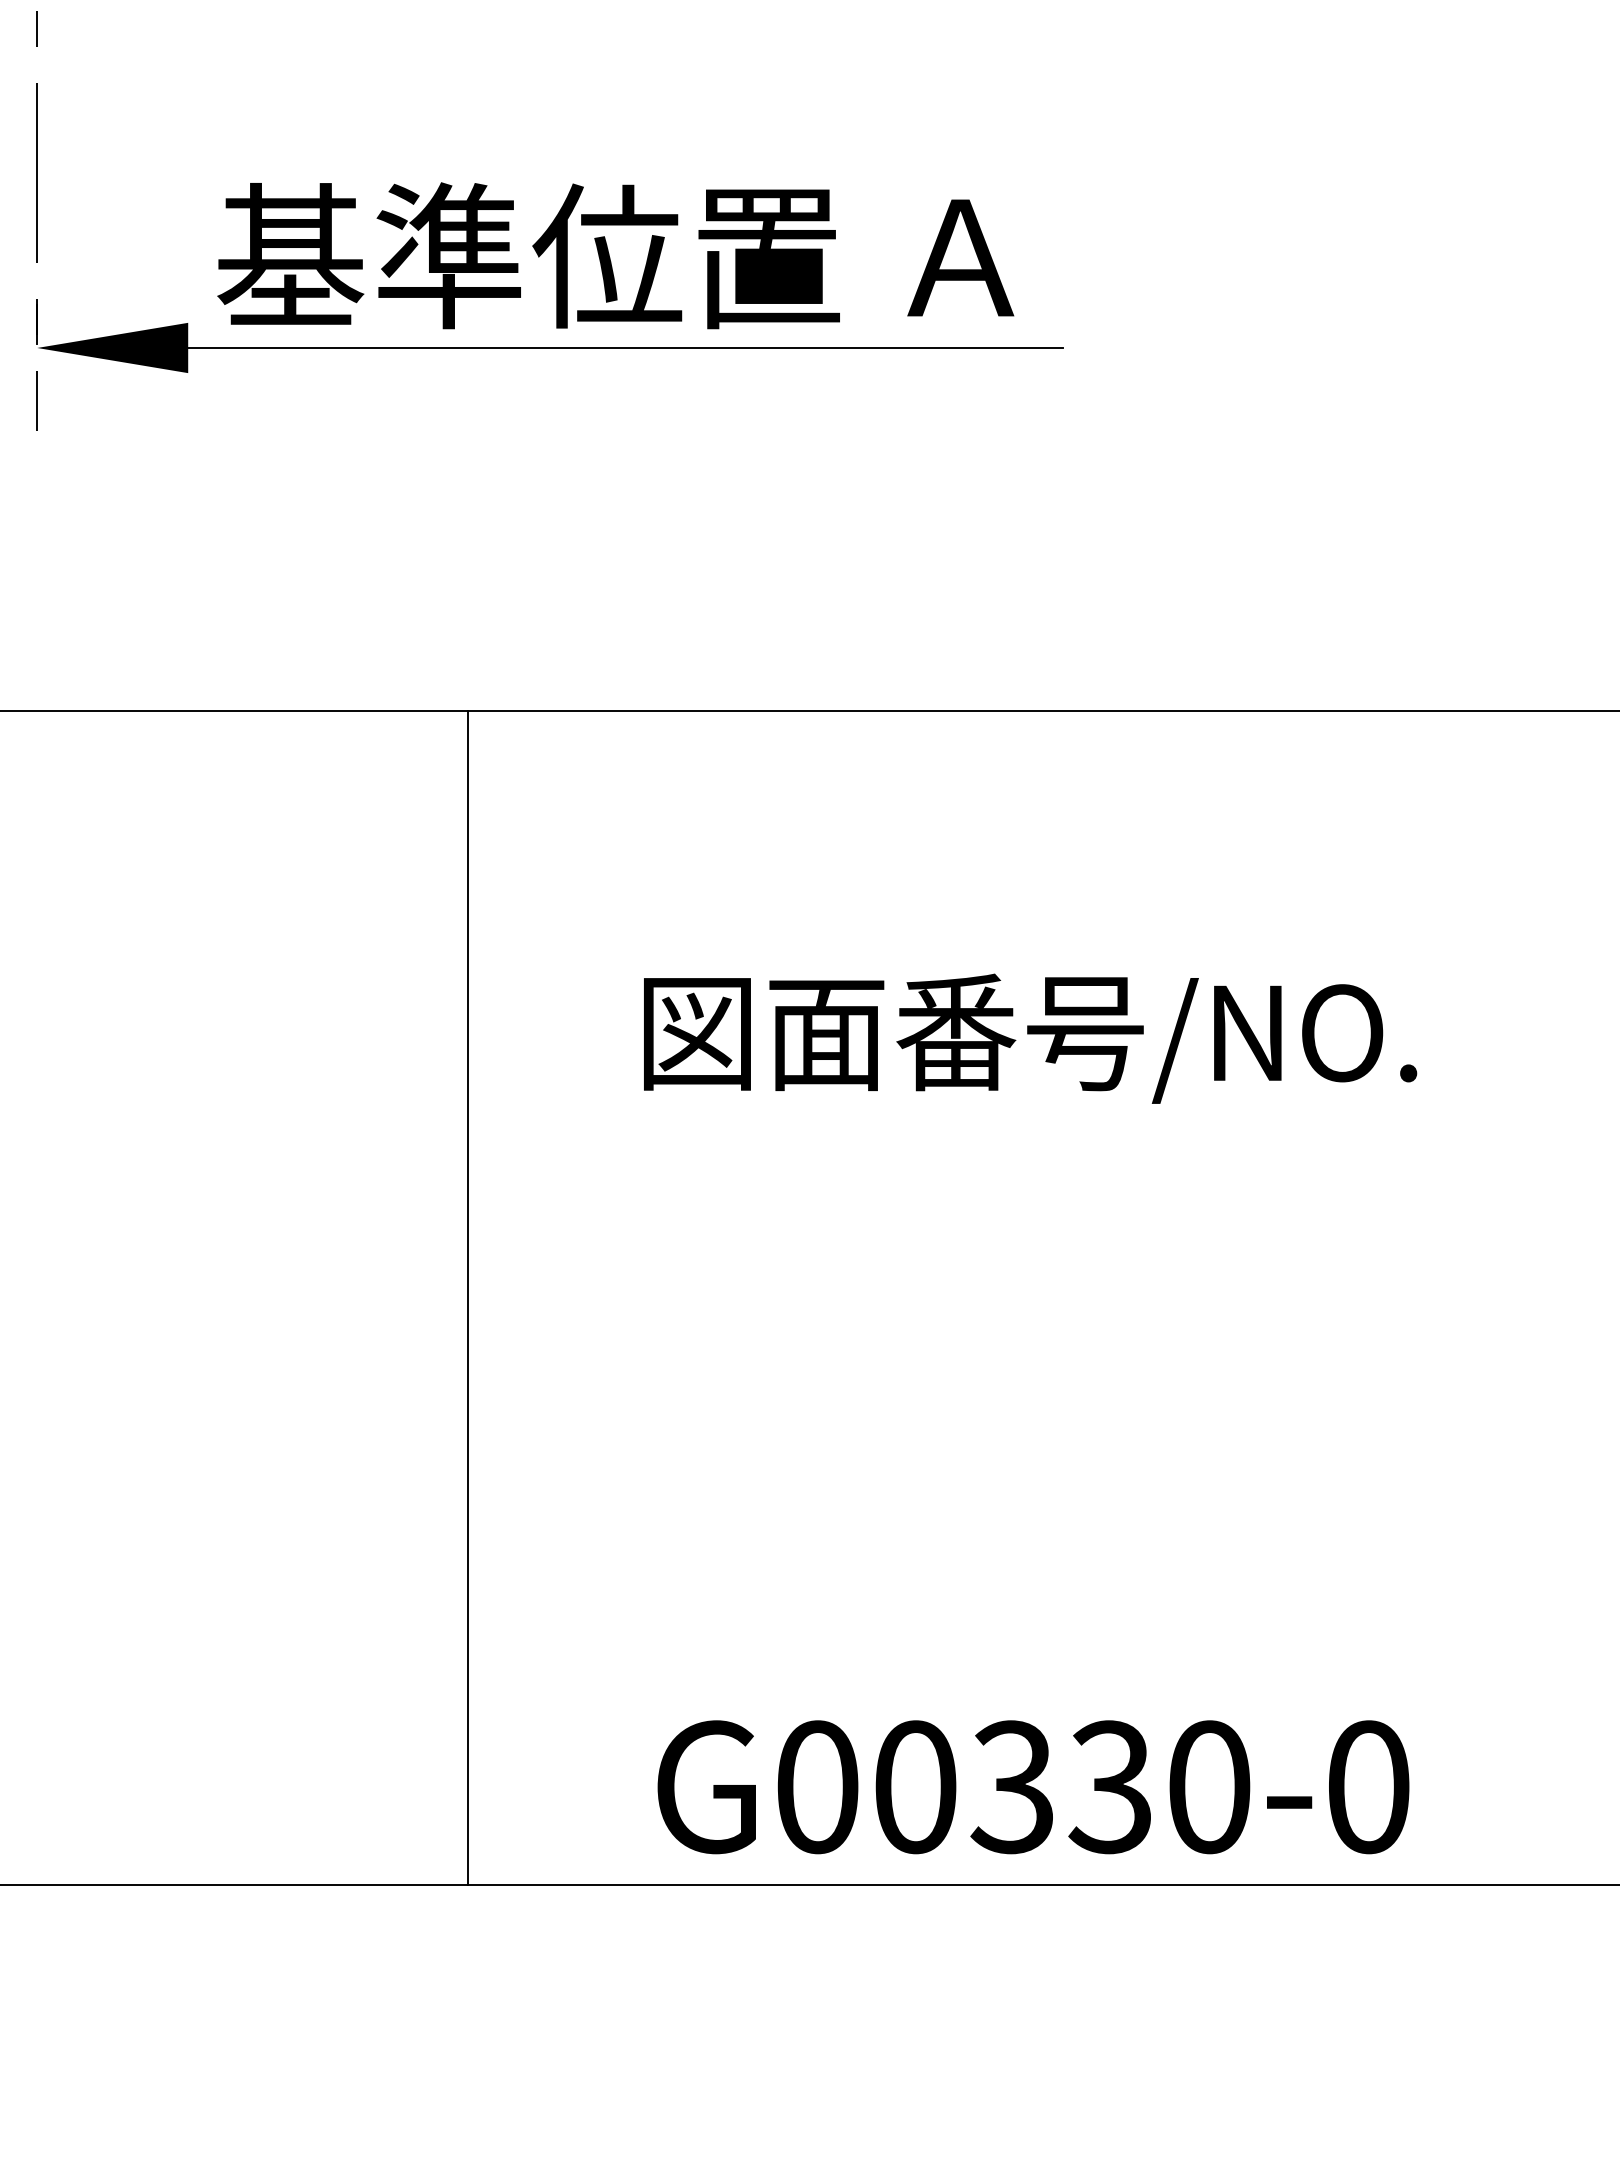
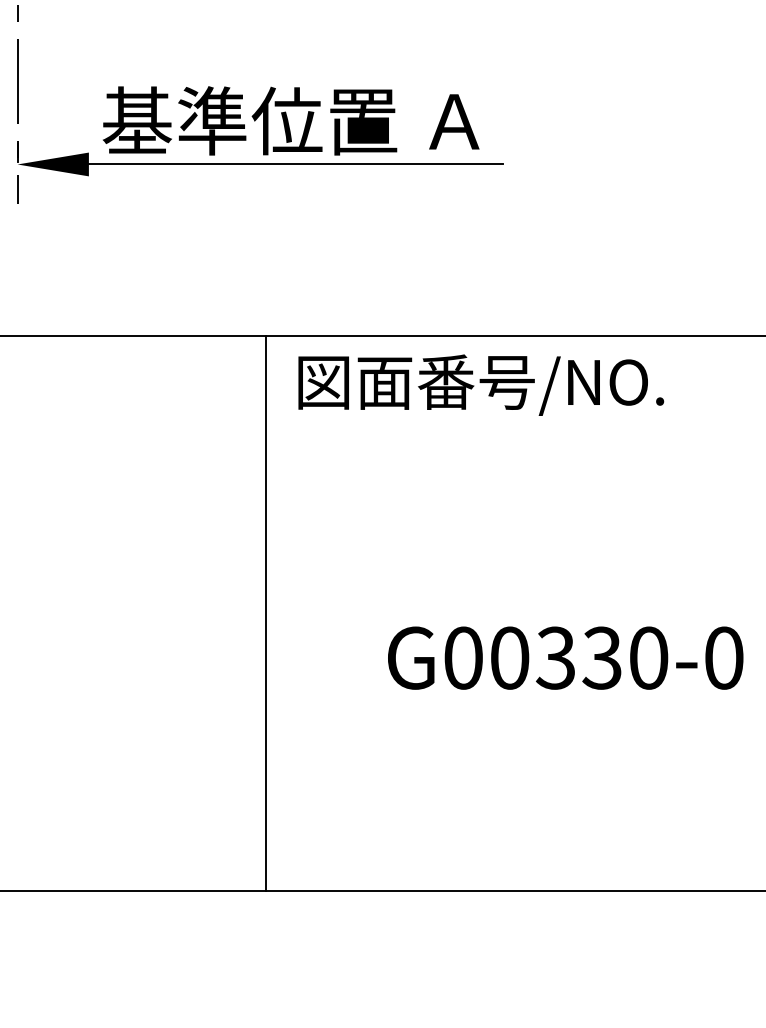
text: (1030, 1037) -> (481, 384), moved
line: (468, 1297) -> (266, 613), moved
text: (1033, 1785) -> (565, 657), moved

